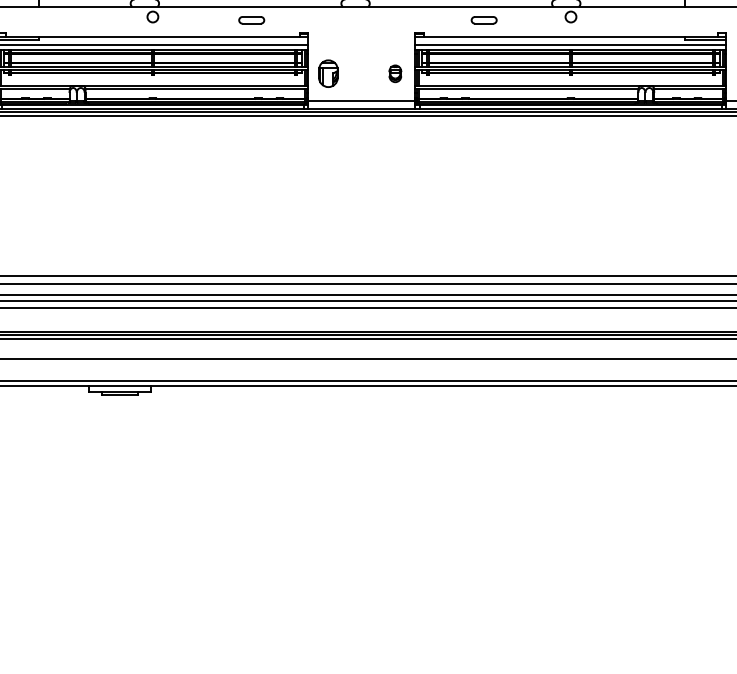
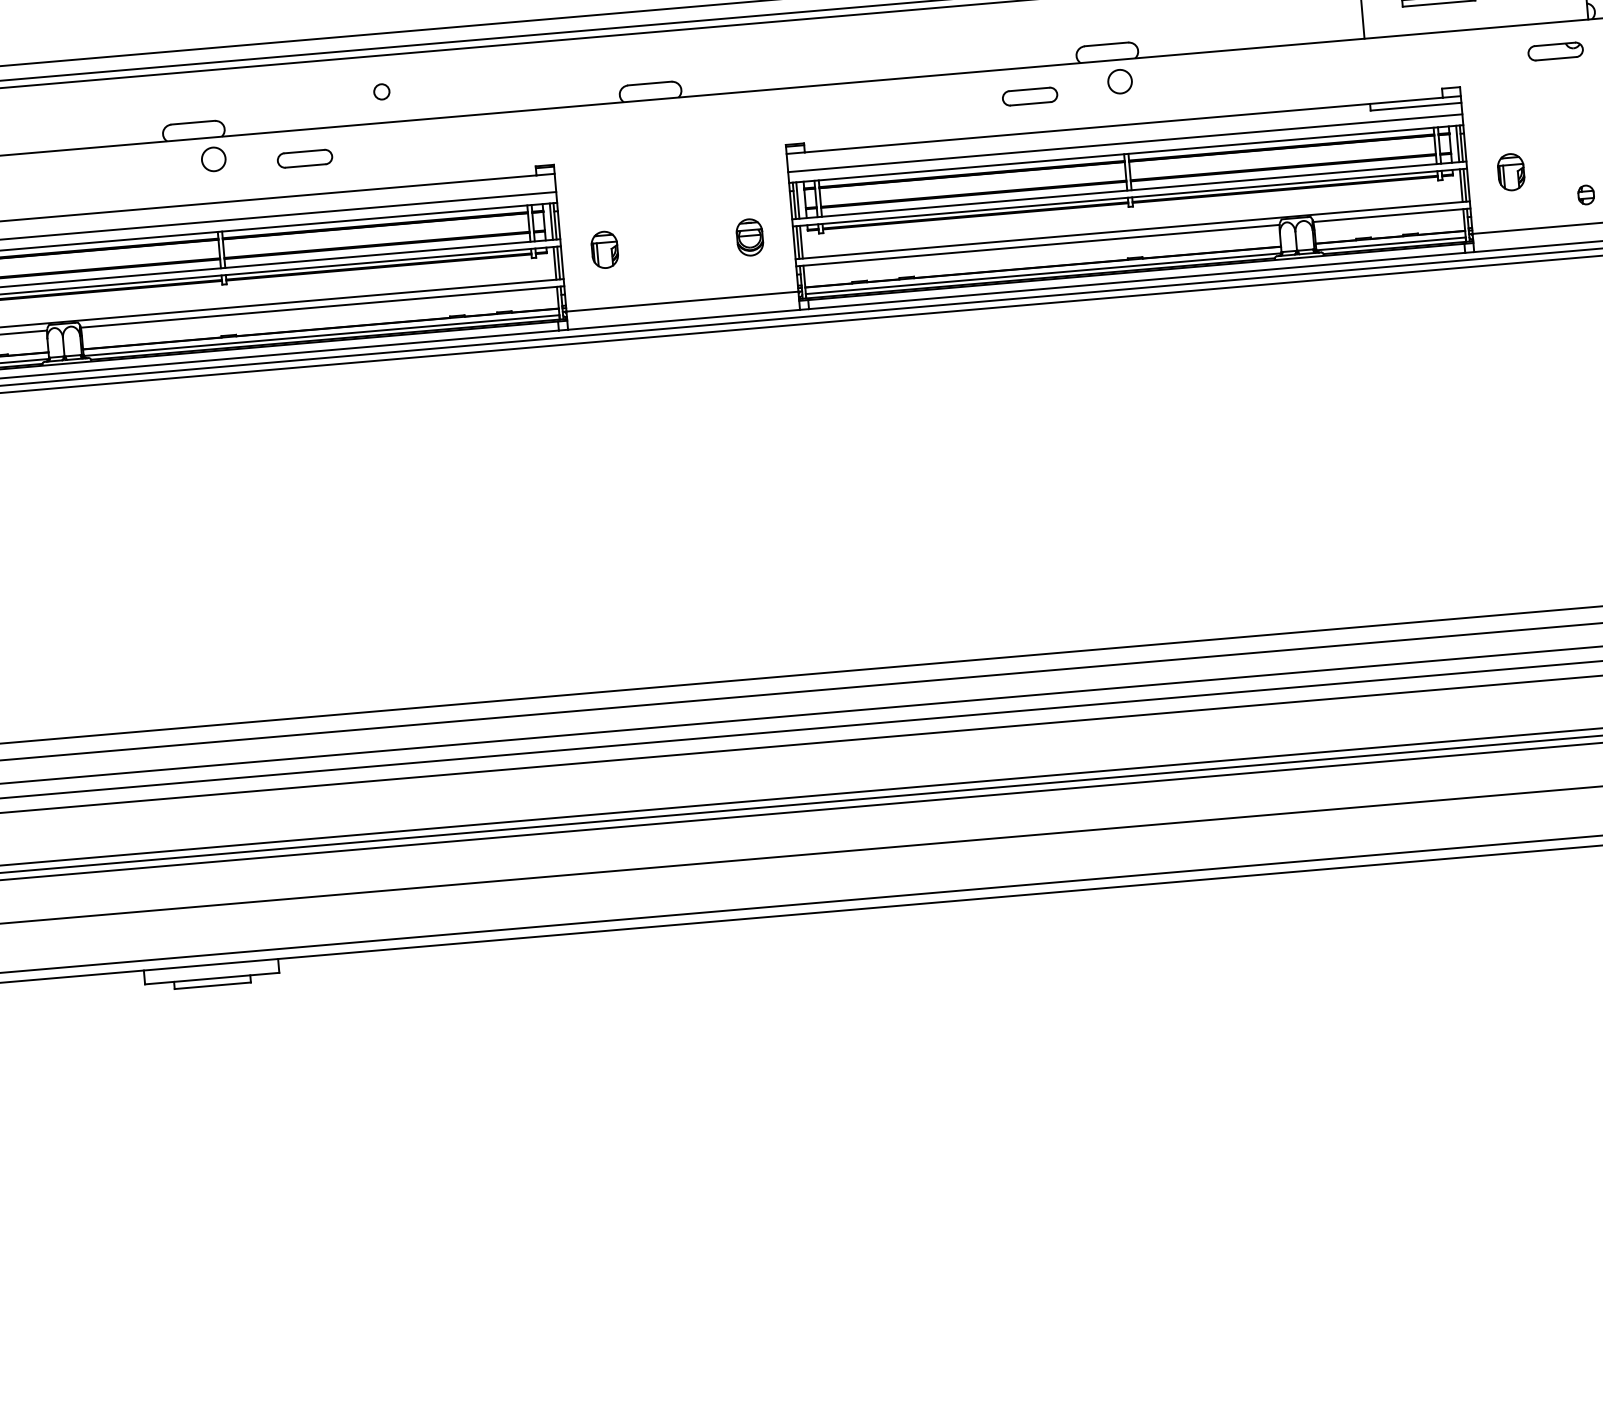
part: (251, 20) -> (304, 159), moved
part: (483, 20) -> (1028, 97), moved
part: (328, 73) -> (604, 249), size x0.62

